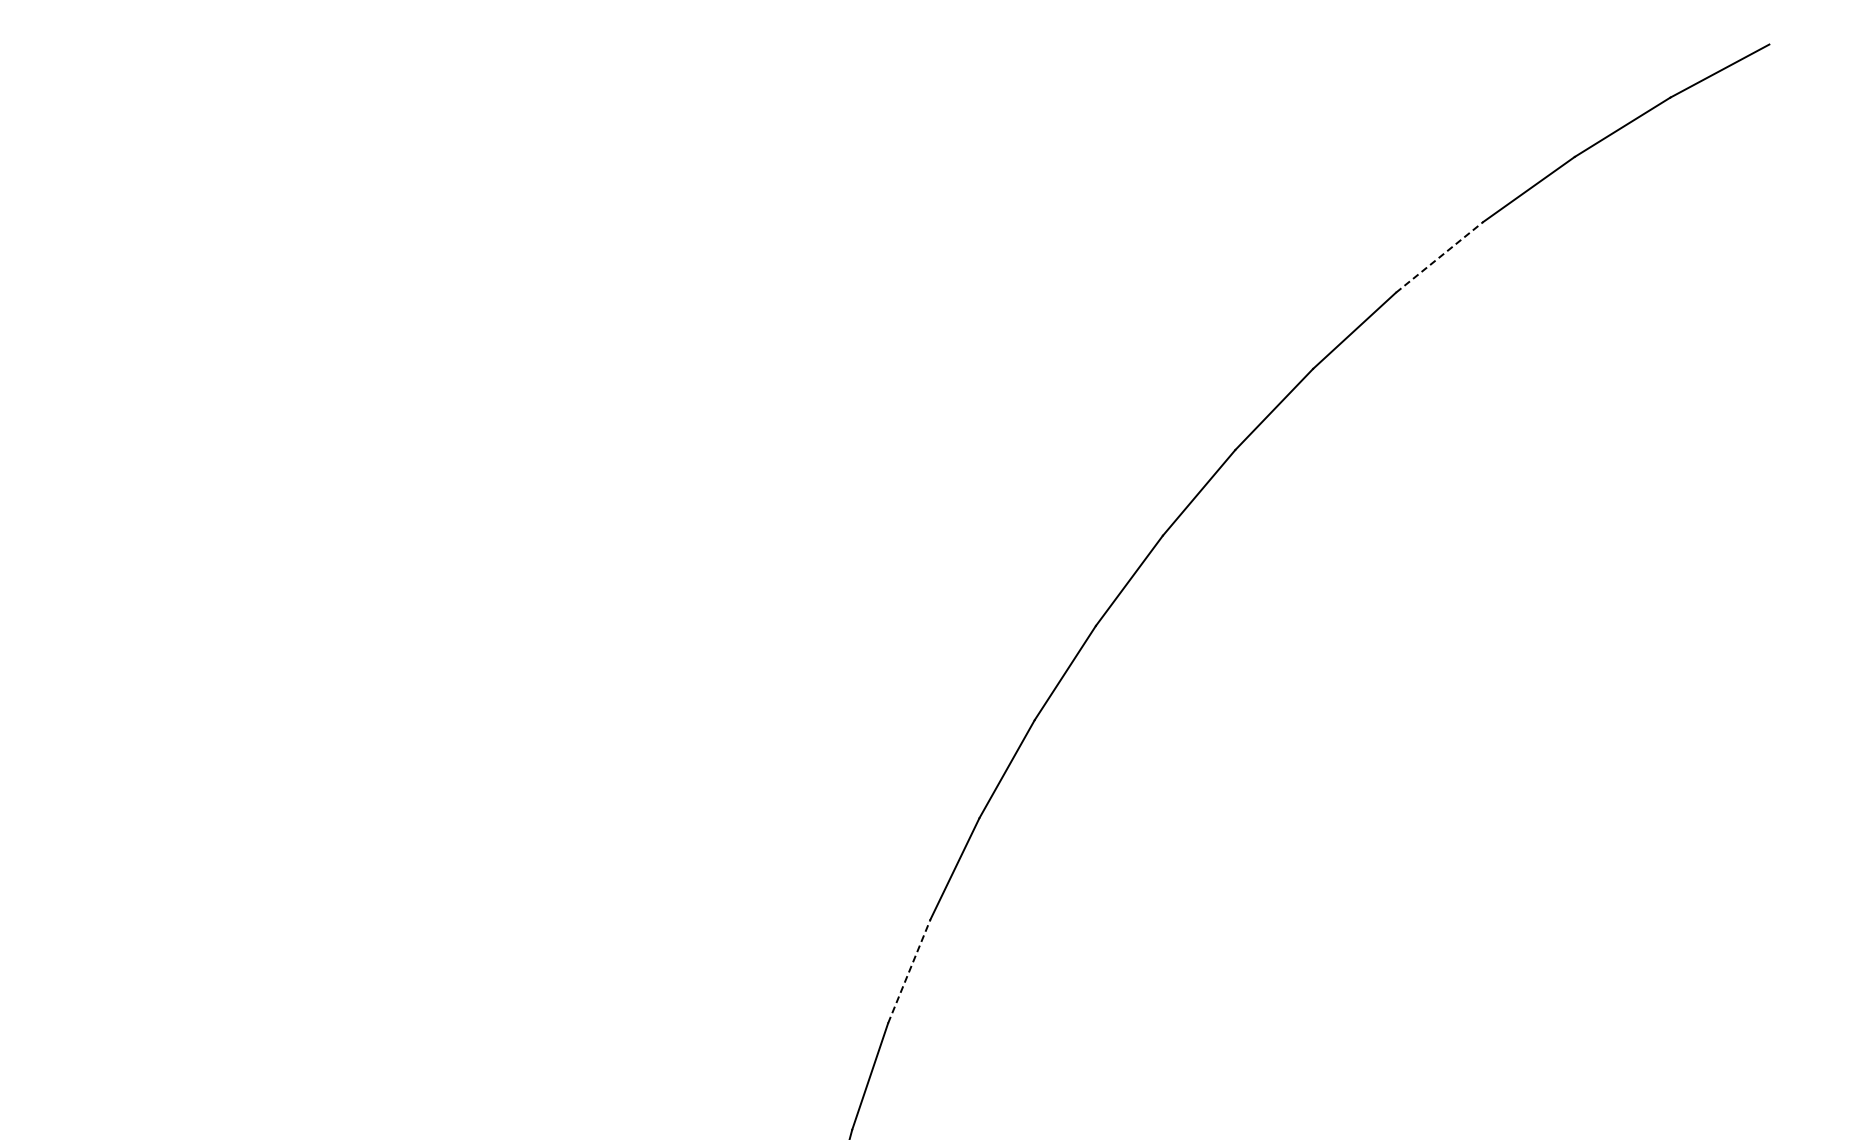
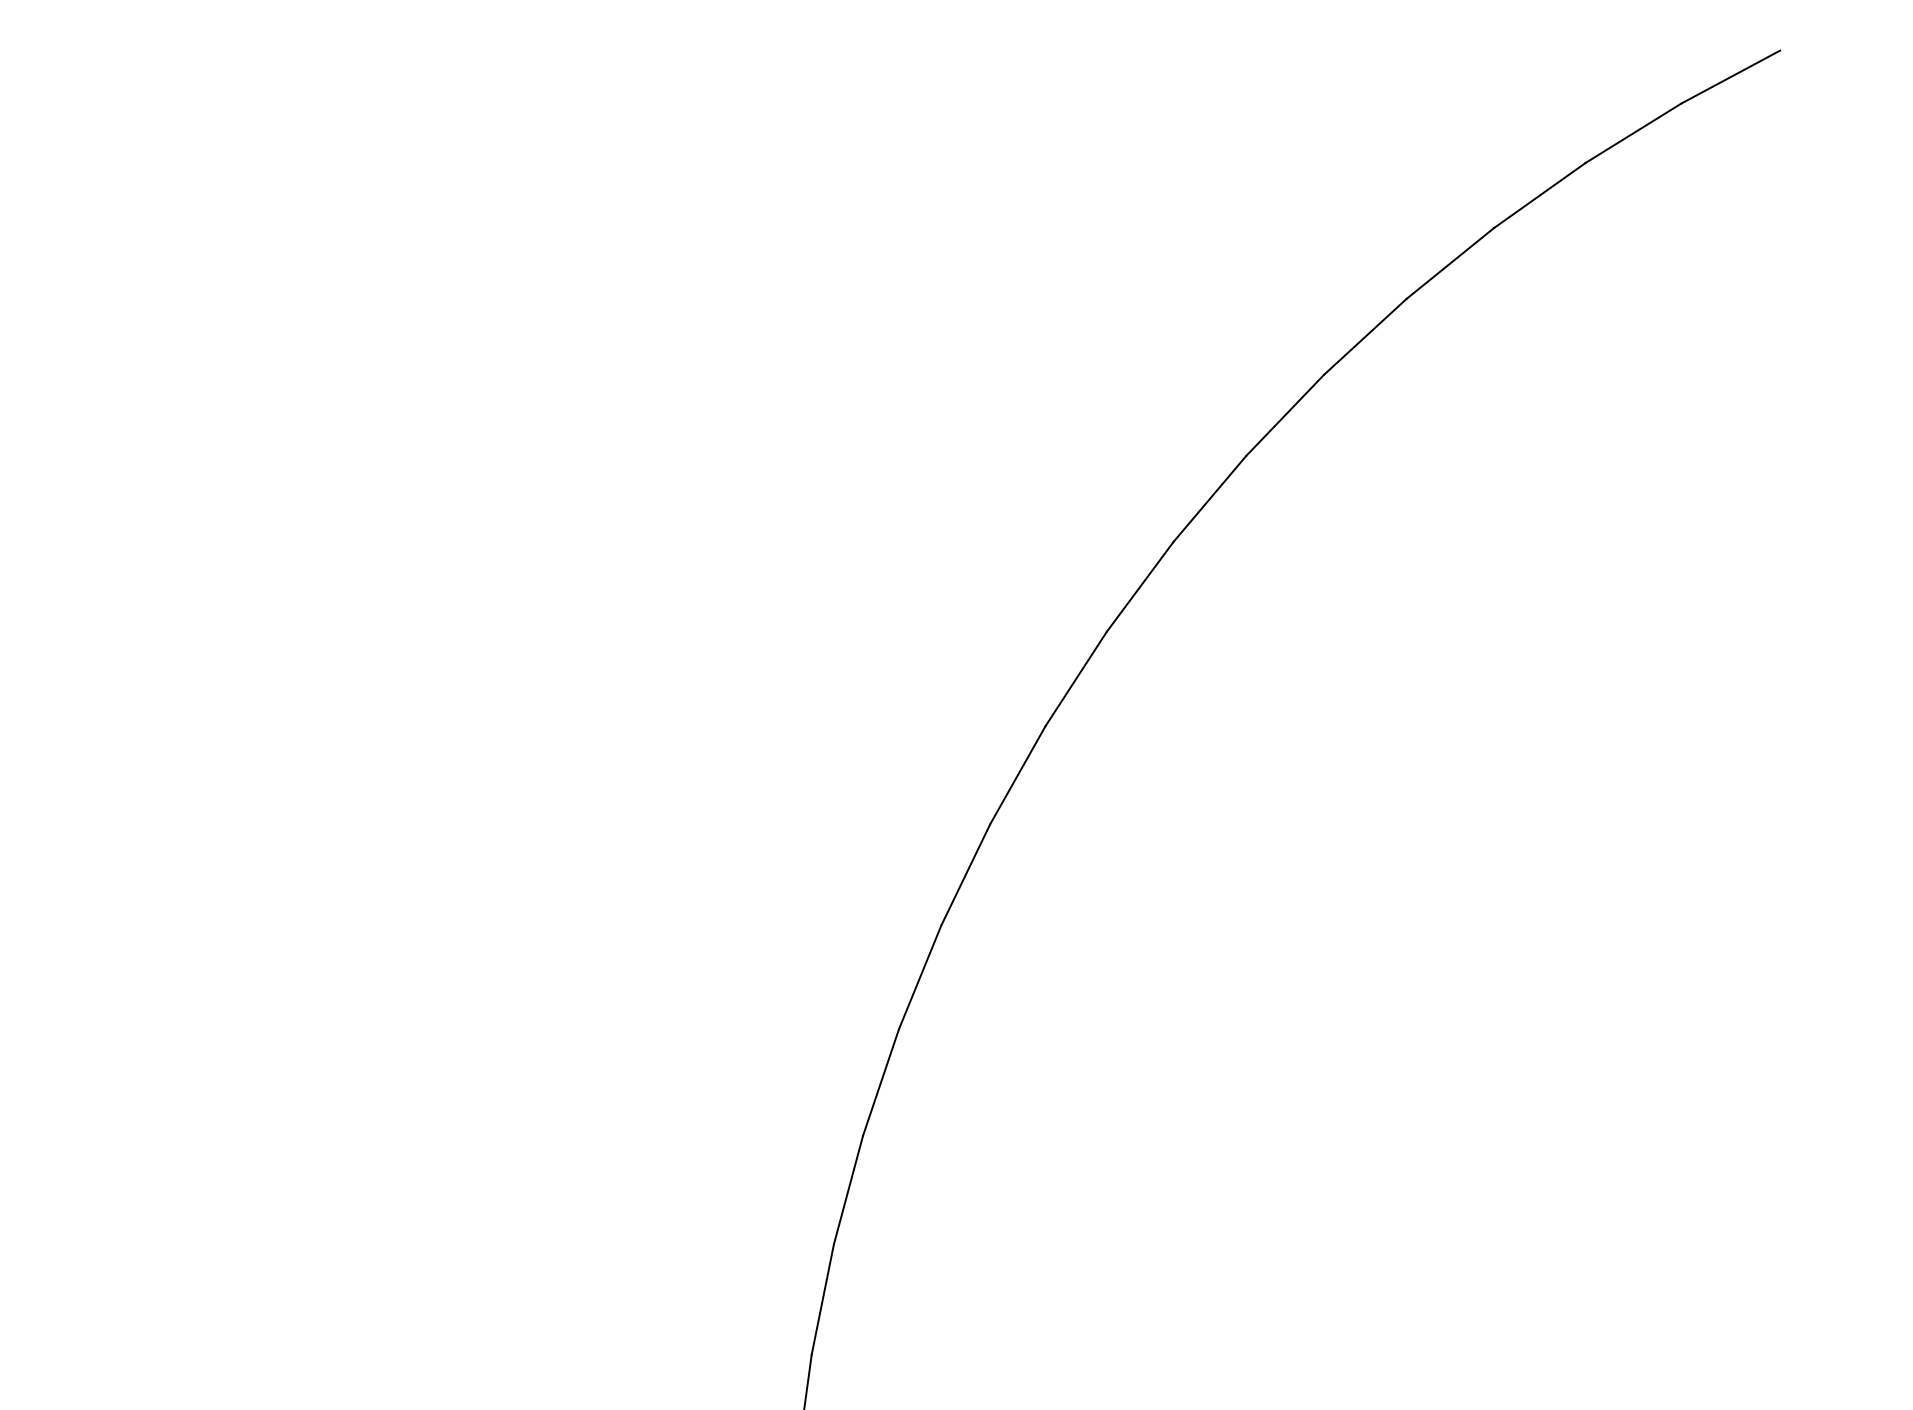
line: (1439, 257) -> (1450, 263), dashed -> solid
line: (909, 970) -> (920, 976), dashed -> solid

